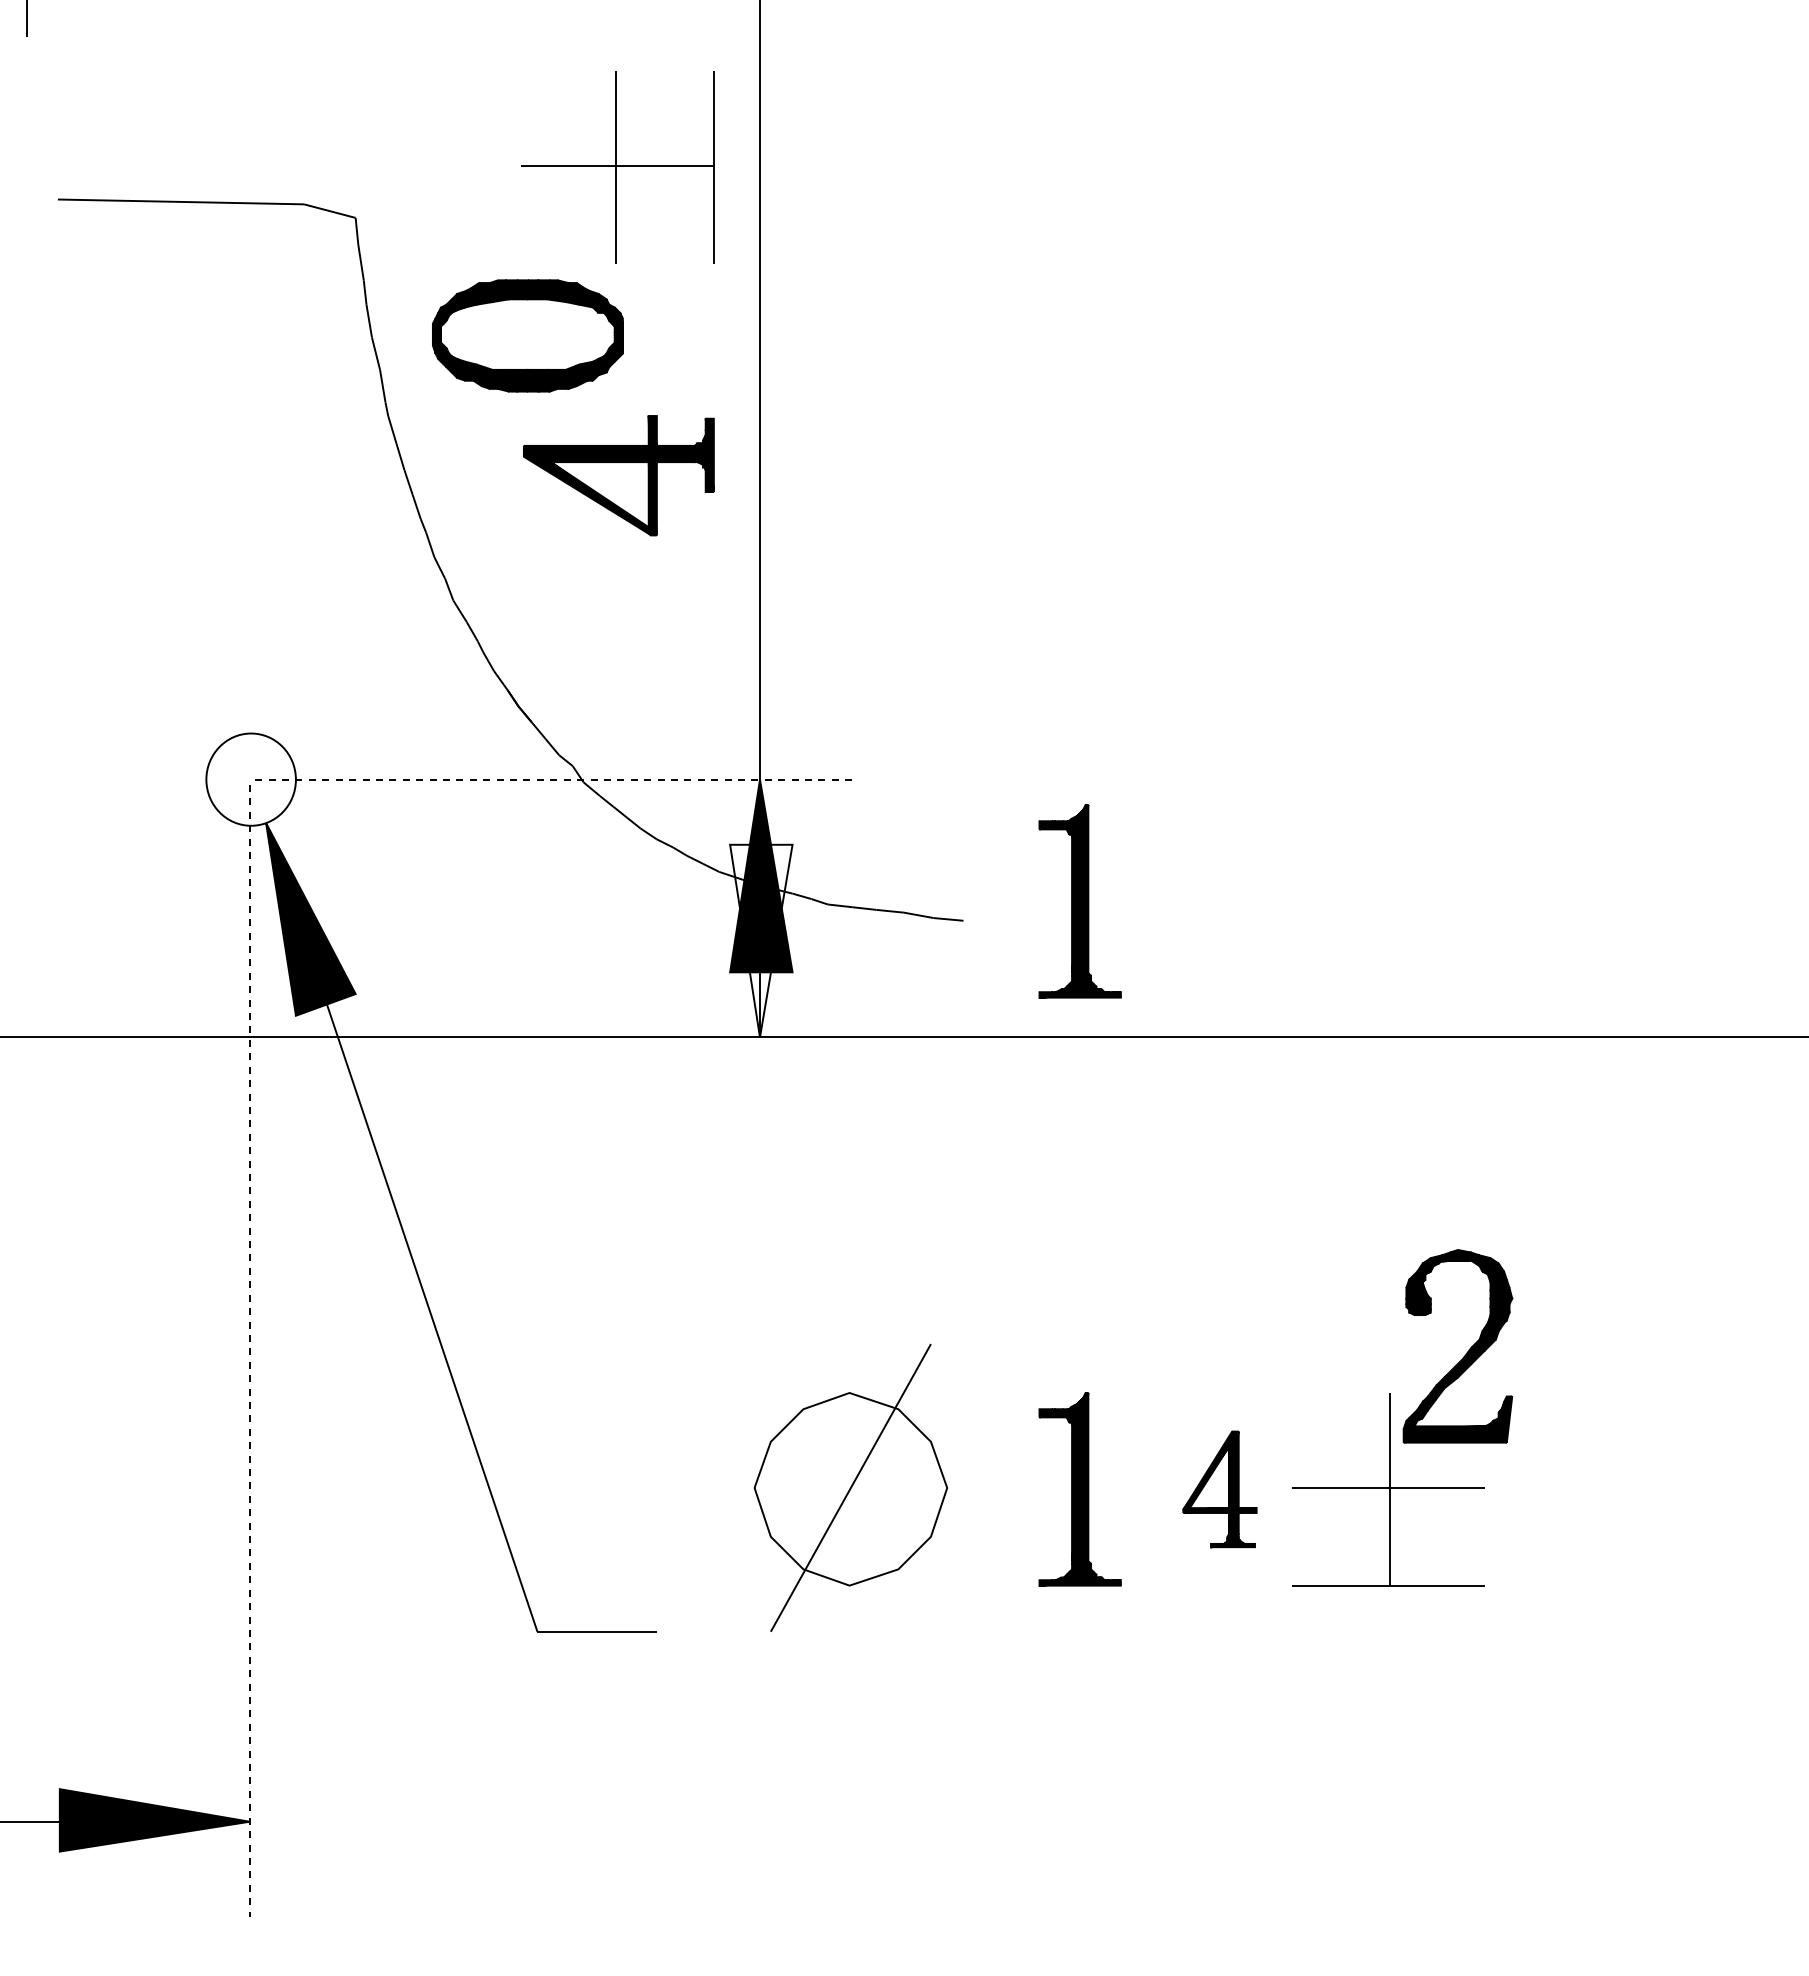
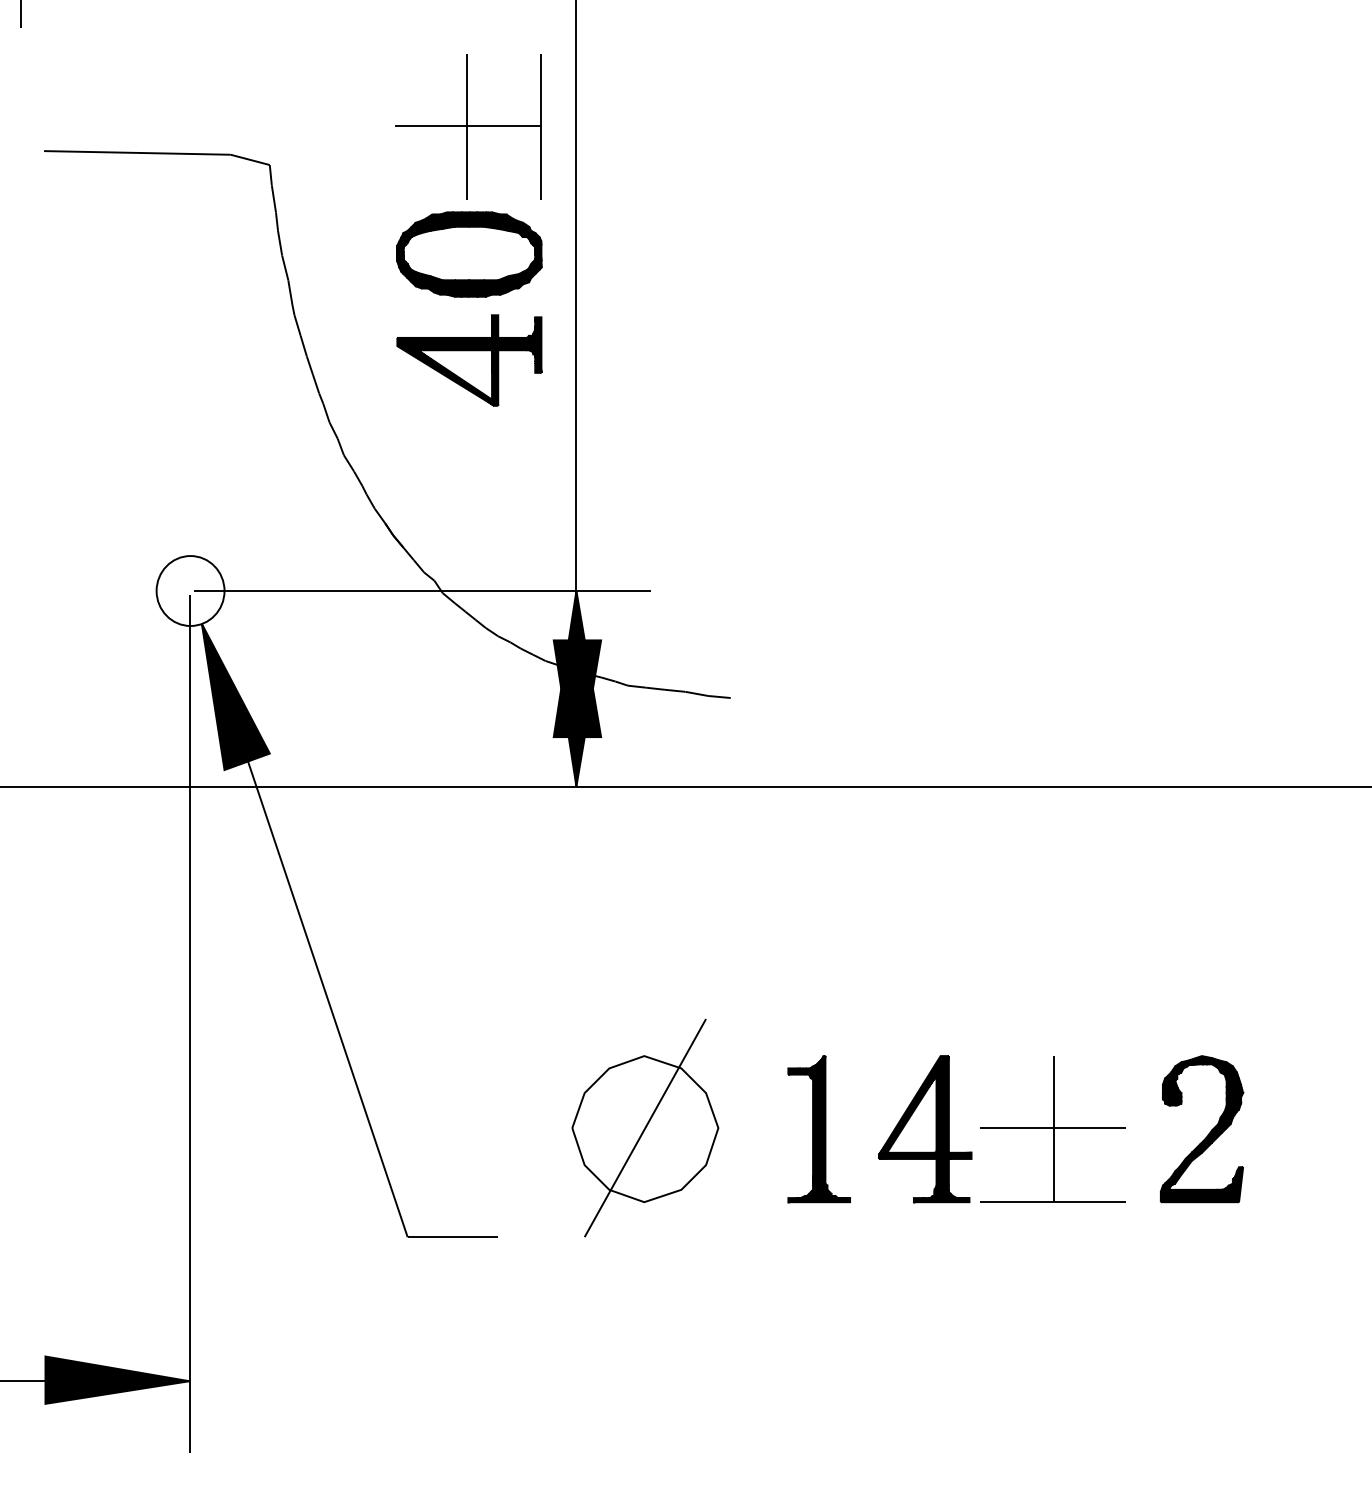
part: (527, 335) -> (469, 254), moved
line: (556, 779) -> (422, 590), dashed -> solid
part: (1079, 901) -> (818, 683), removed
fill: (761, 940) -> (577, 712), added
line: (249, 1350) -> (189, 1023), dashed -> solid
part: (1466, 1352) -> (1208, 1133), moved
part: (1219, 1489) -> (924, 1129), size x1.67

